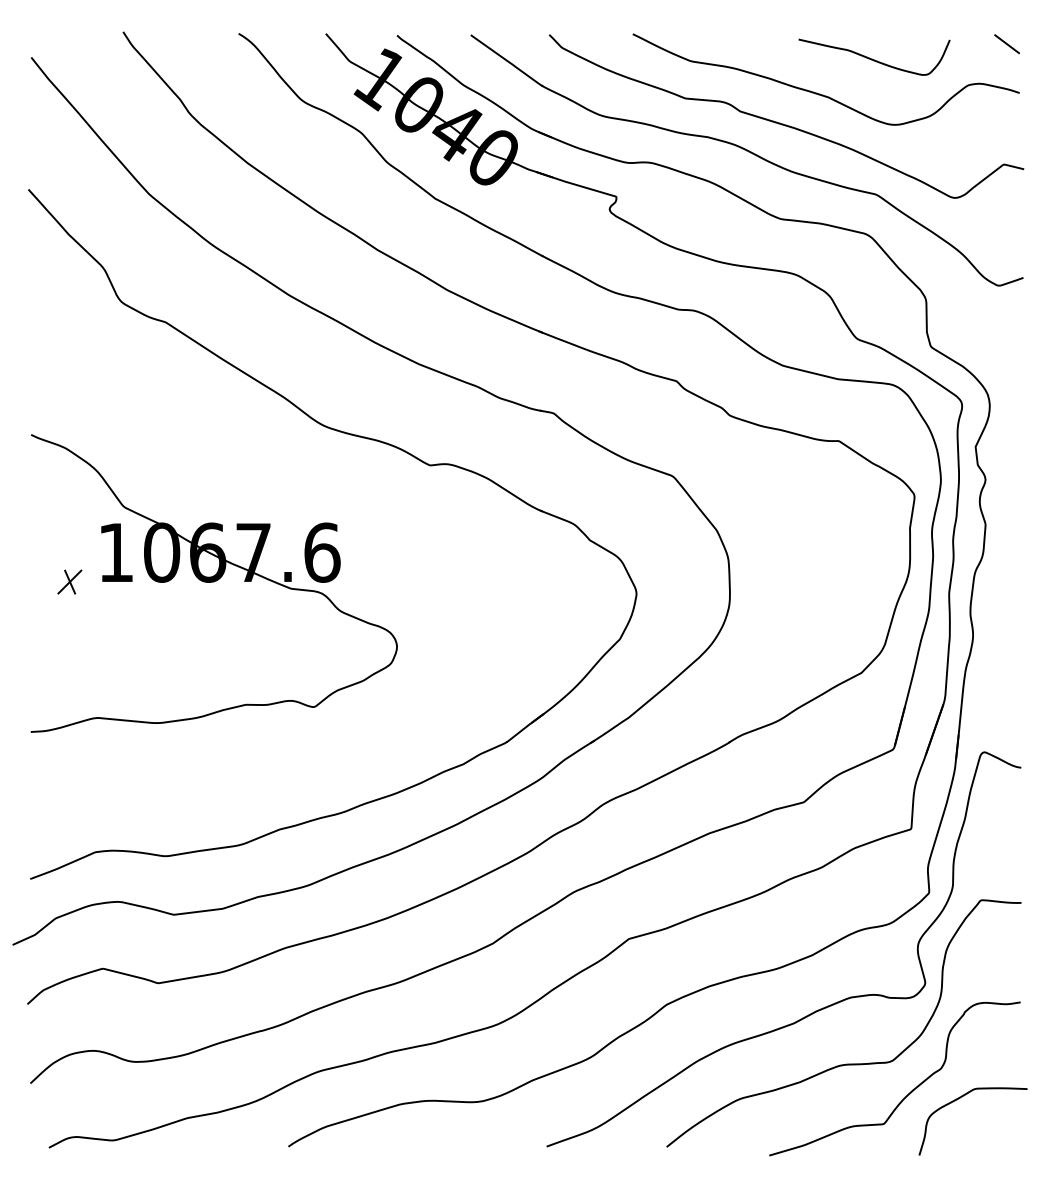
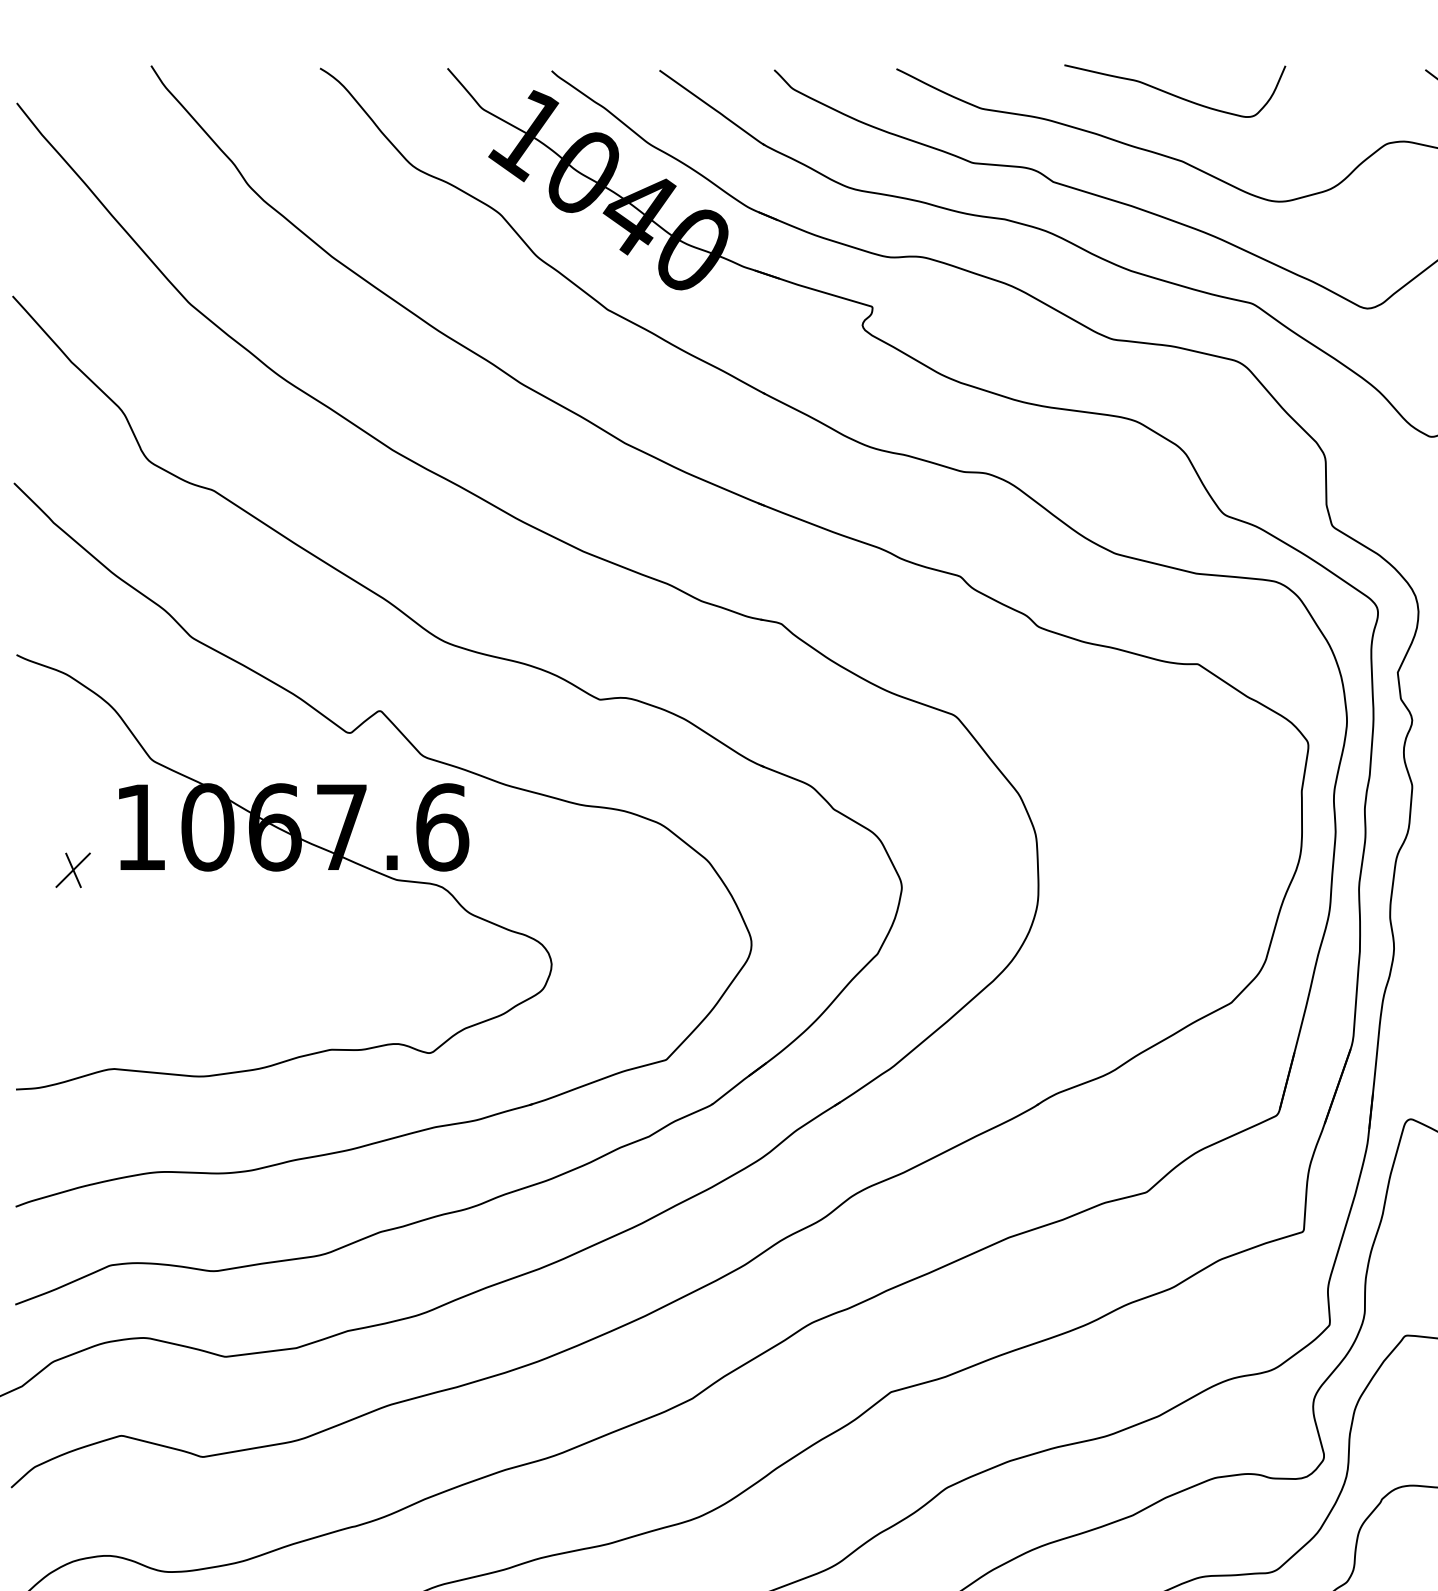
curve: (872, 58) -> (1172, 92), moved
part: (309, 505) -> (423, 758), added

